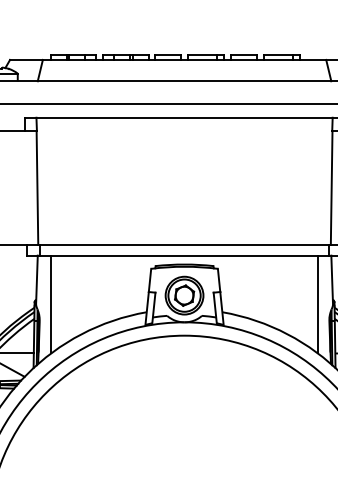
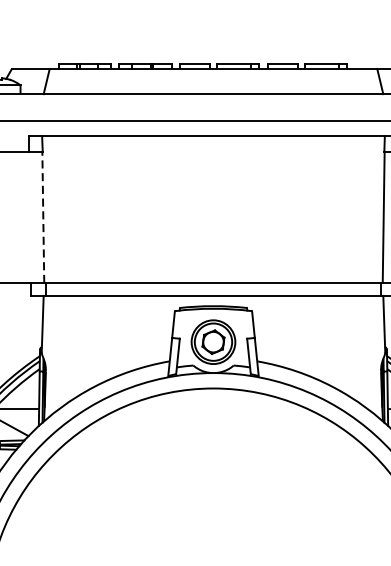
line: (37, 187) -> (43, 217), solid -> dashed
line: (51, 304) -> (59, 352), removed
line: (317, 304) -> (367, 352), removed

